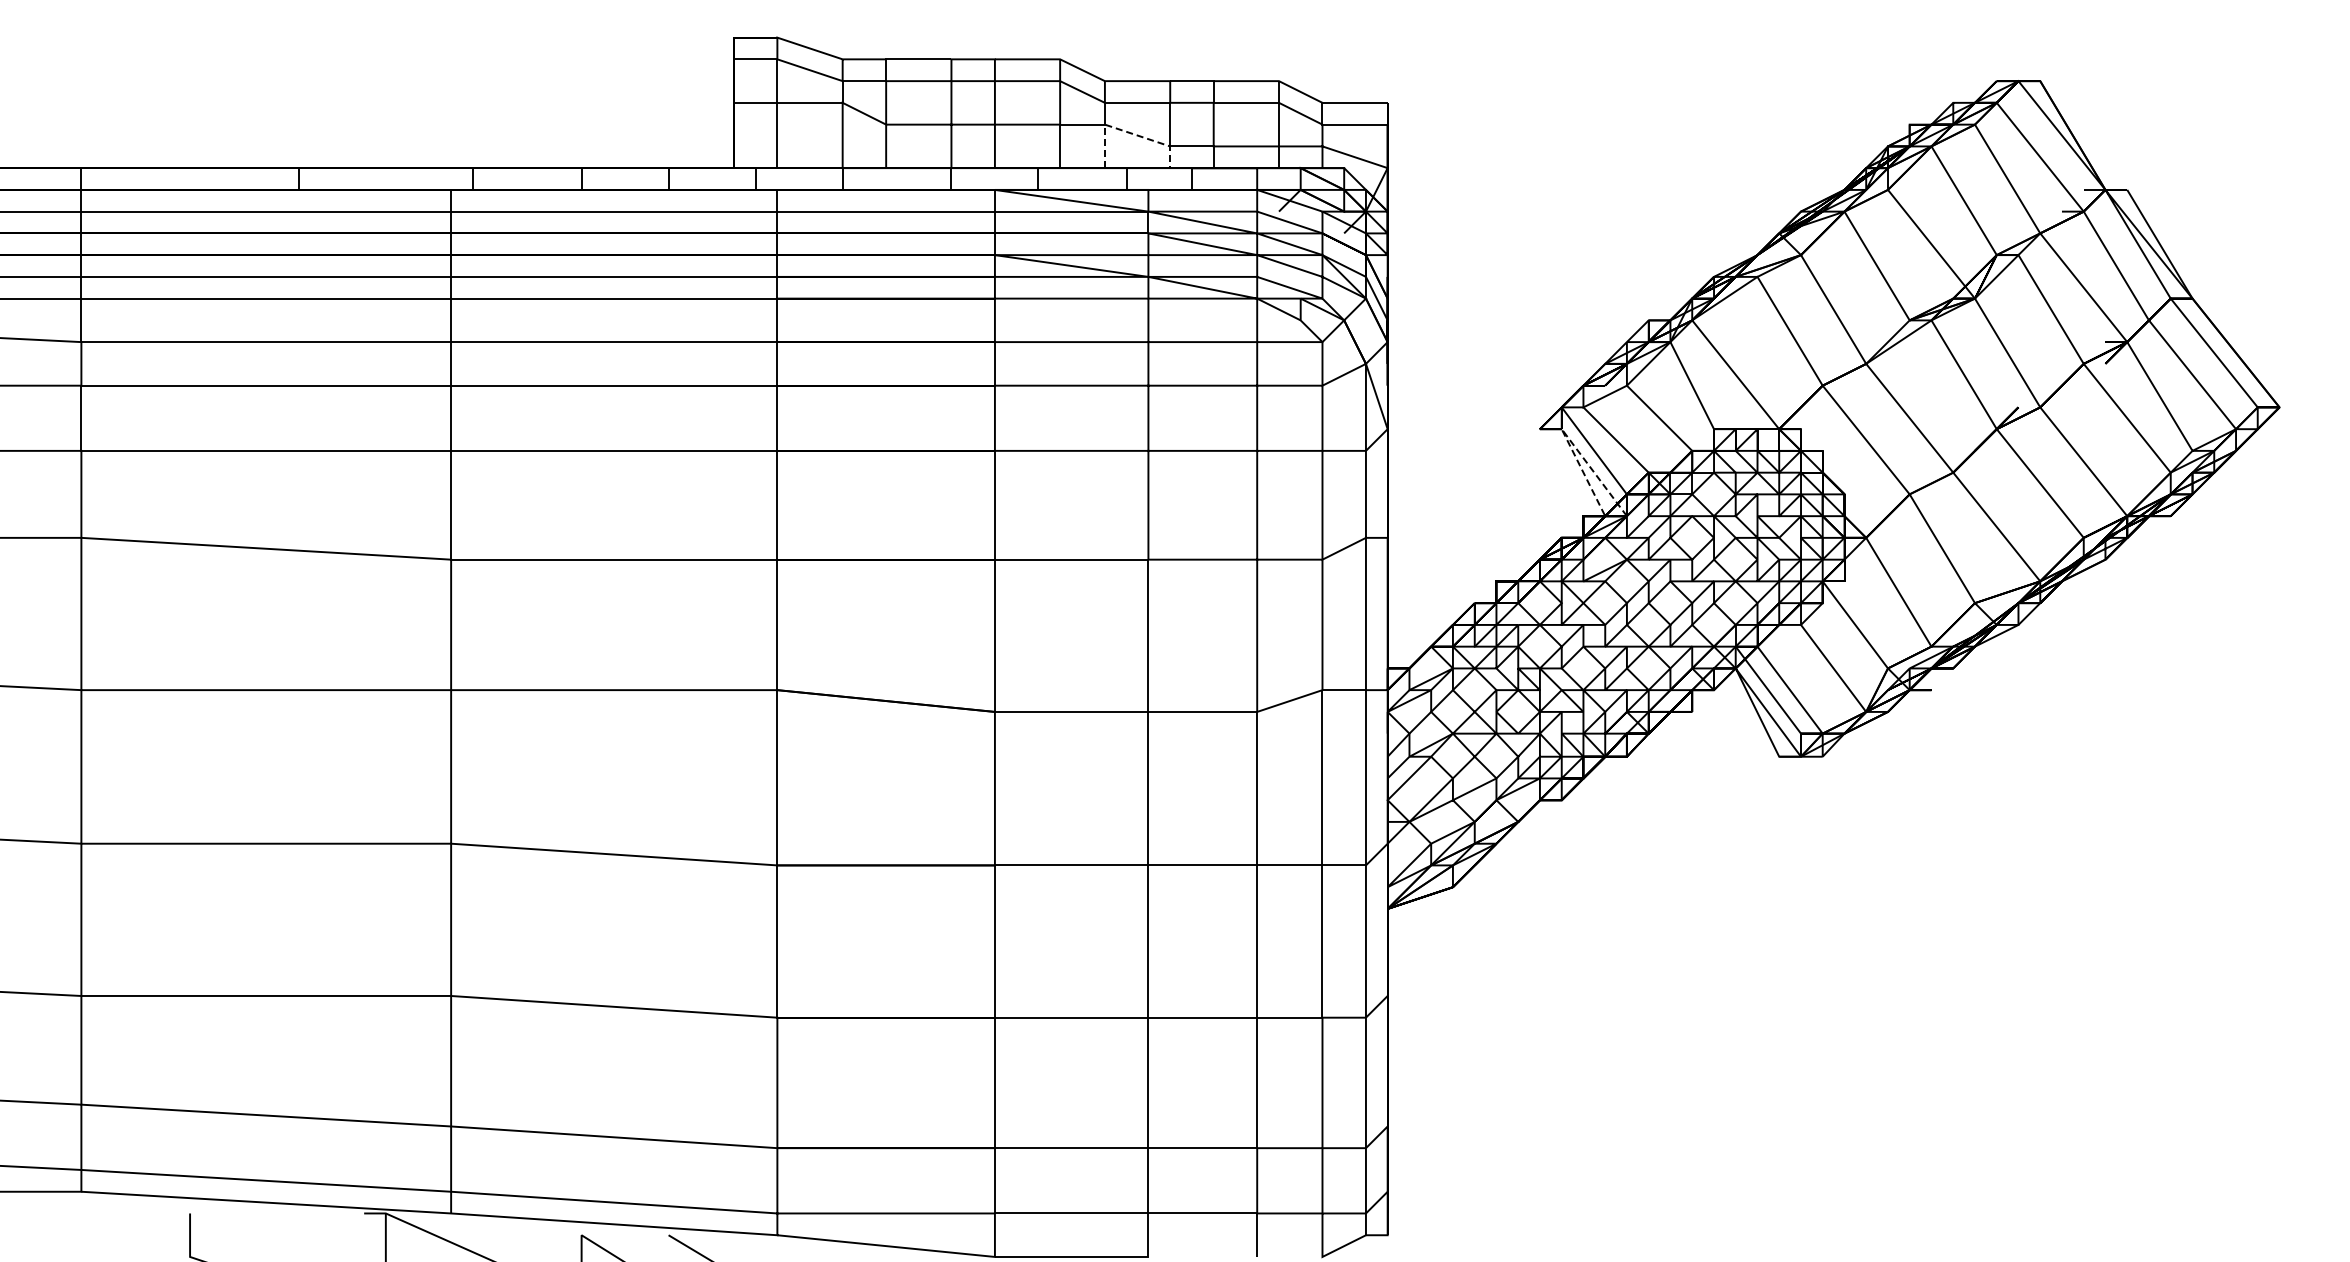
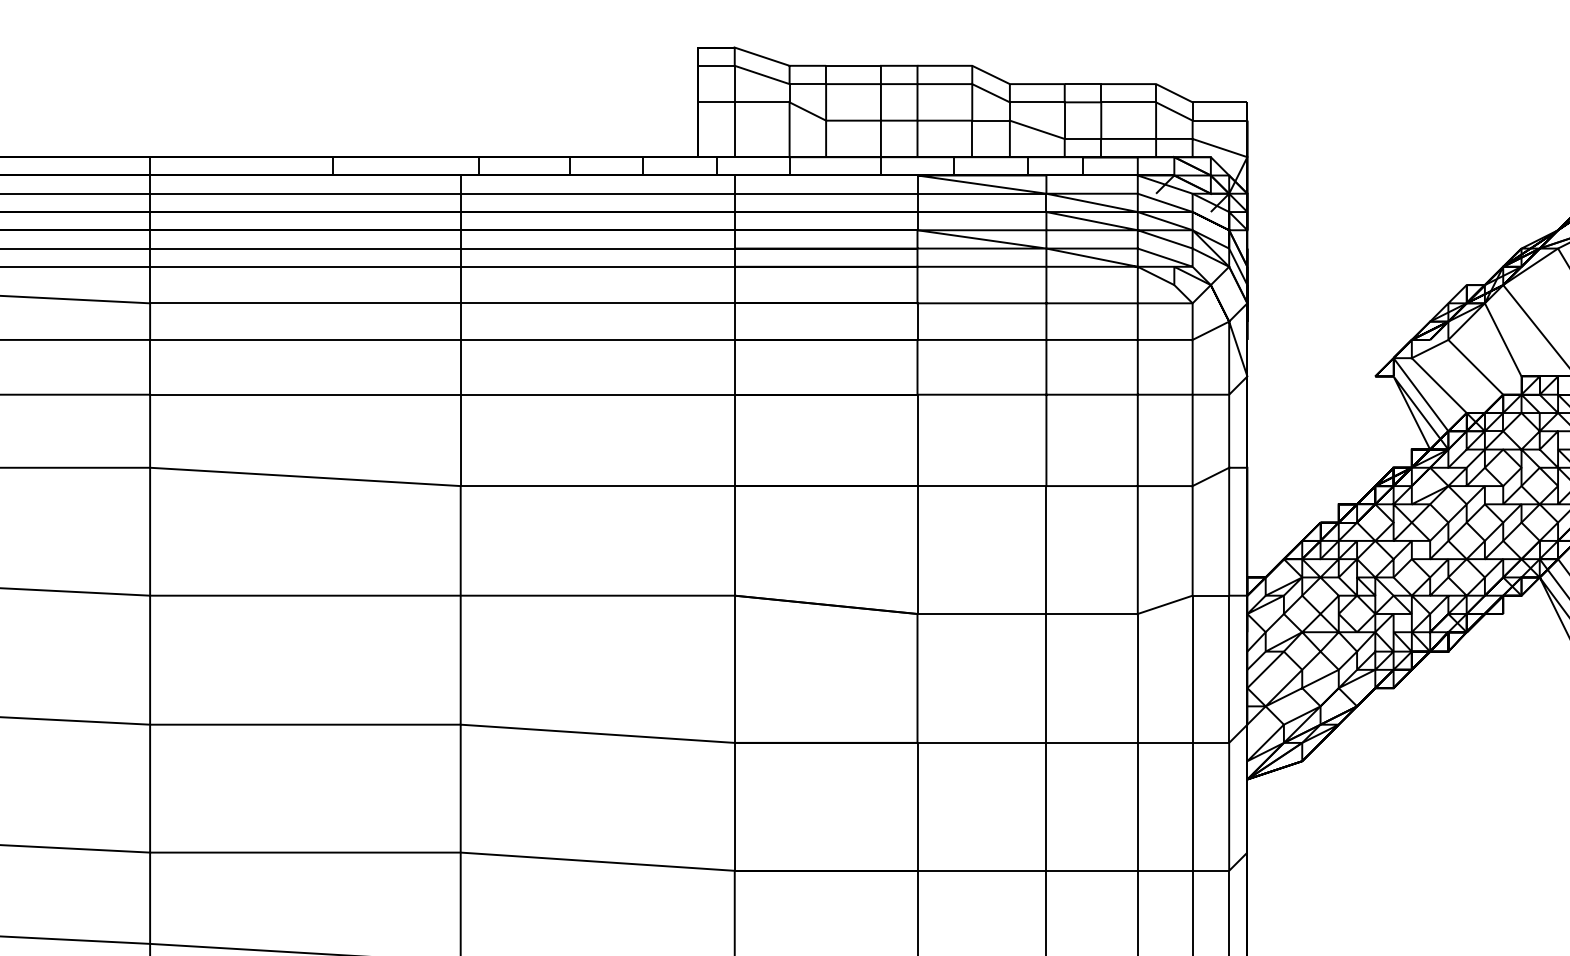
line: (1127, 132) -> (1028, 127), dashed -> solid
line: (1564, 433) -> (1395, 380), dashed -> solid

